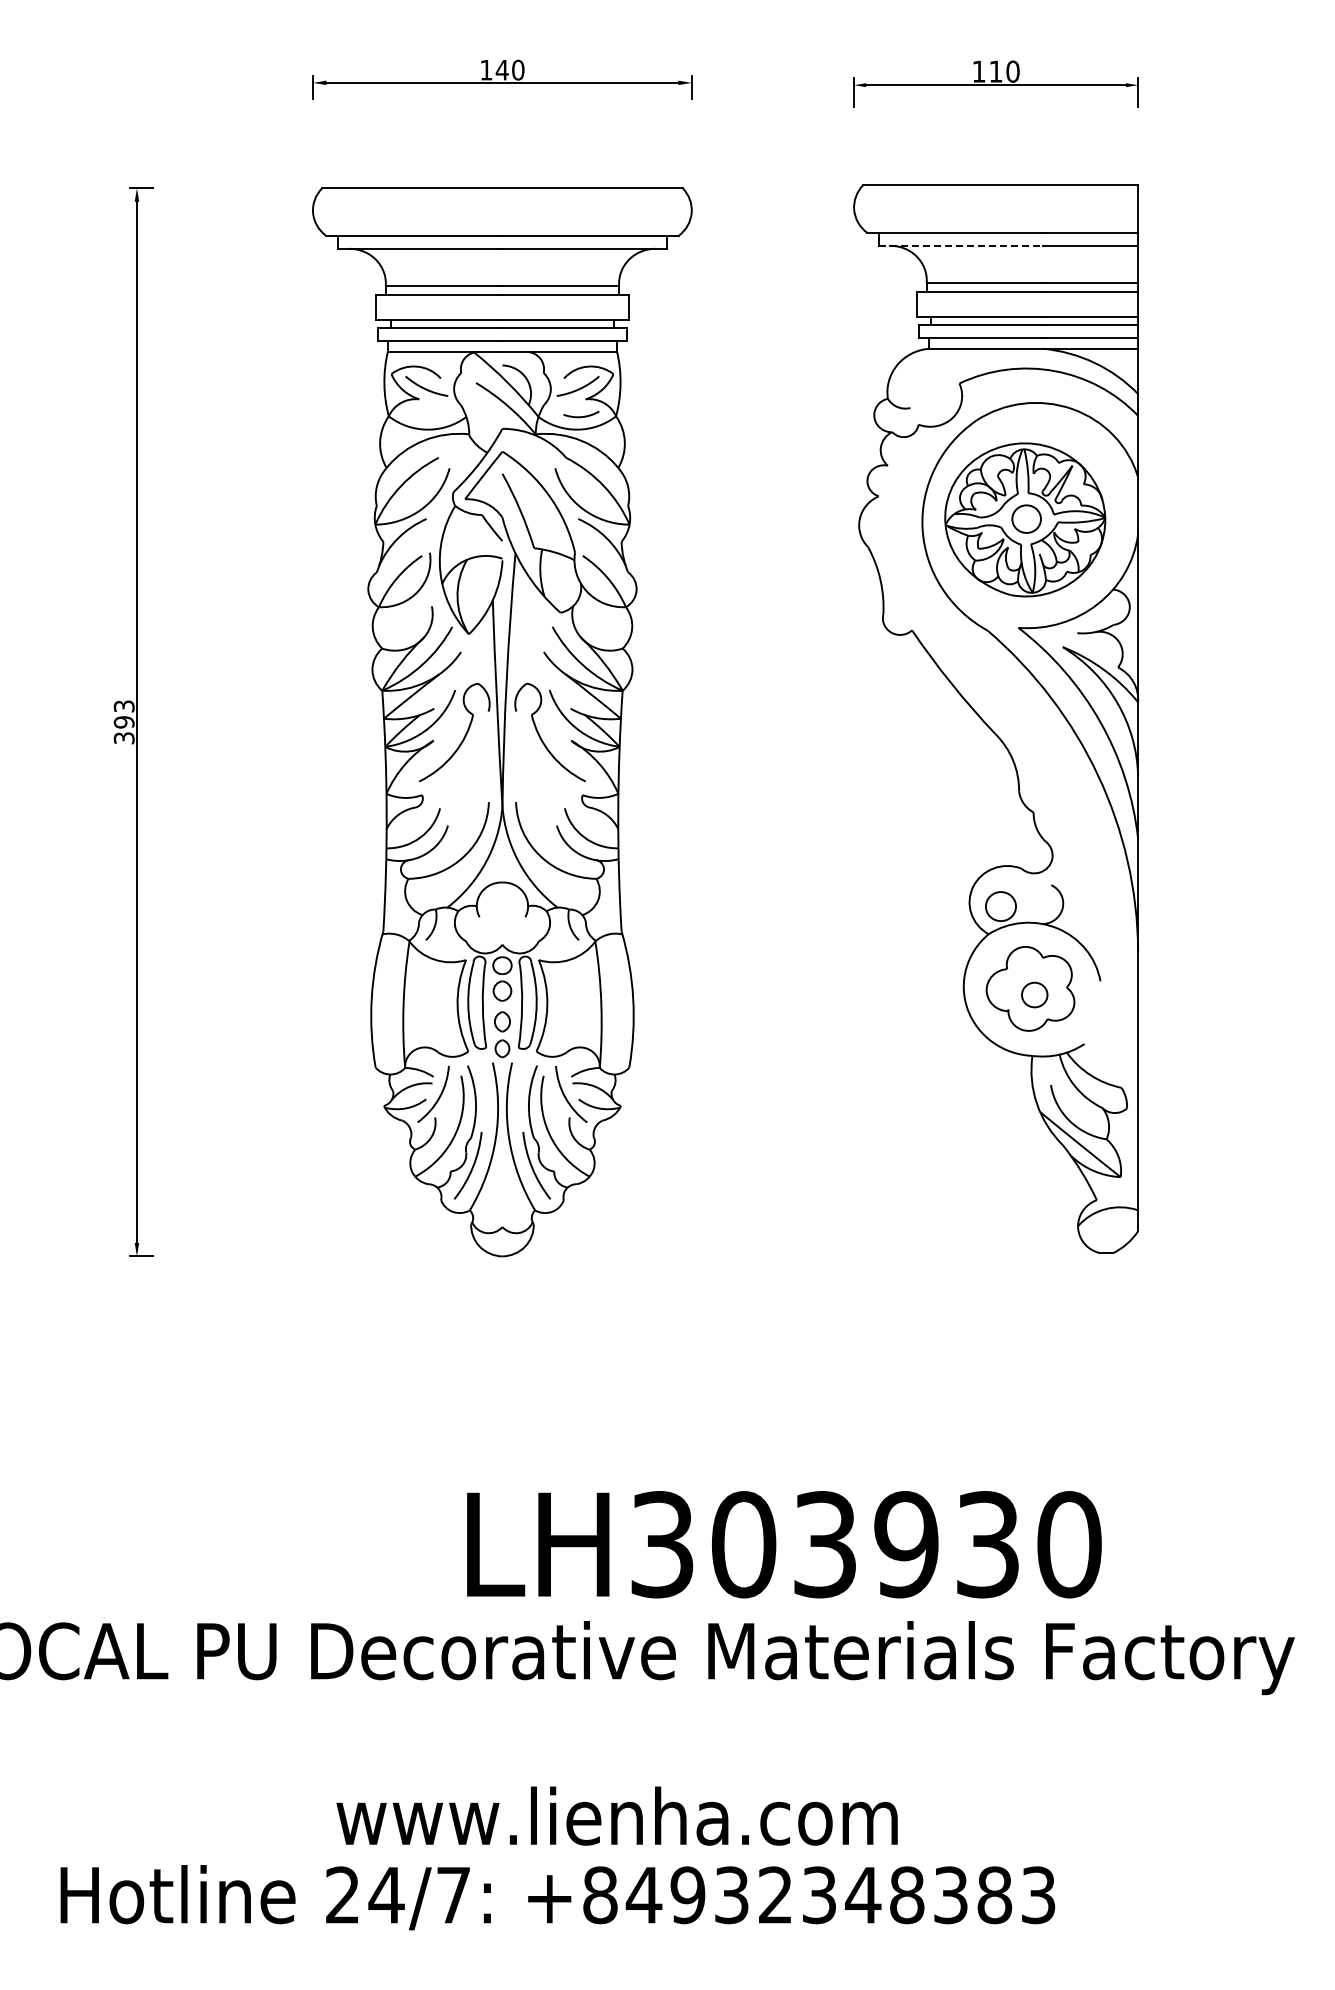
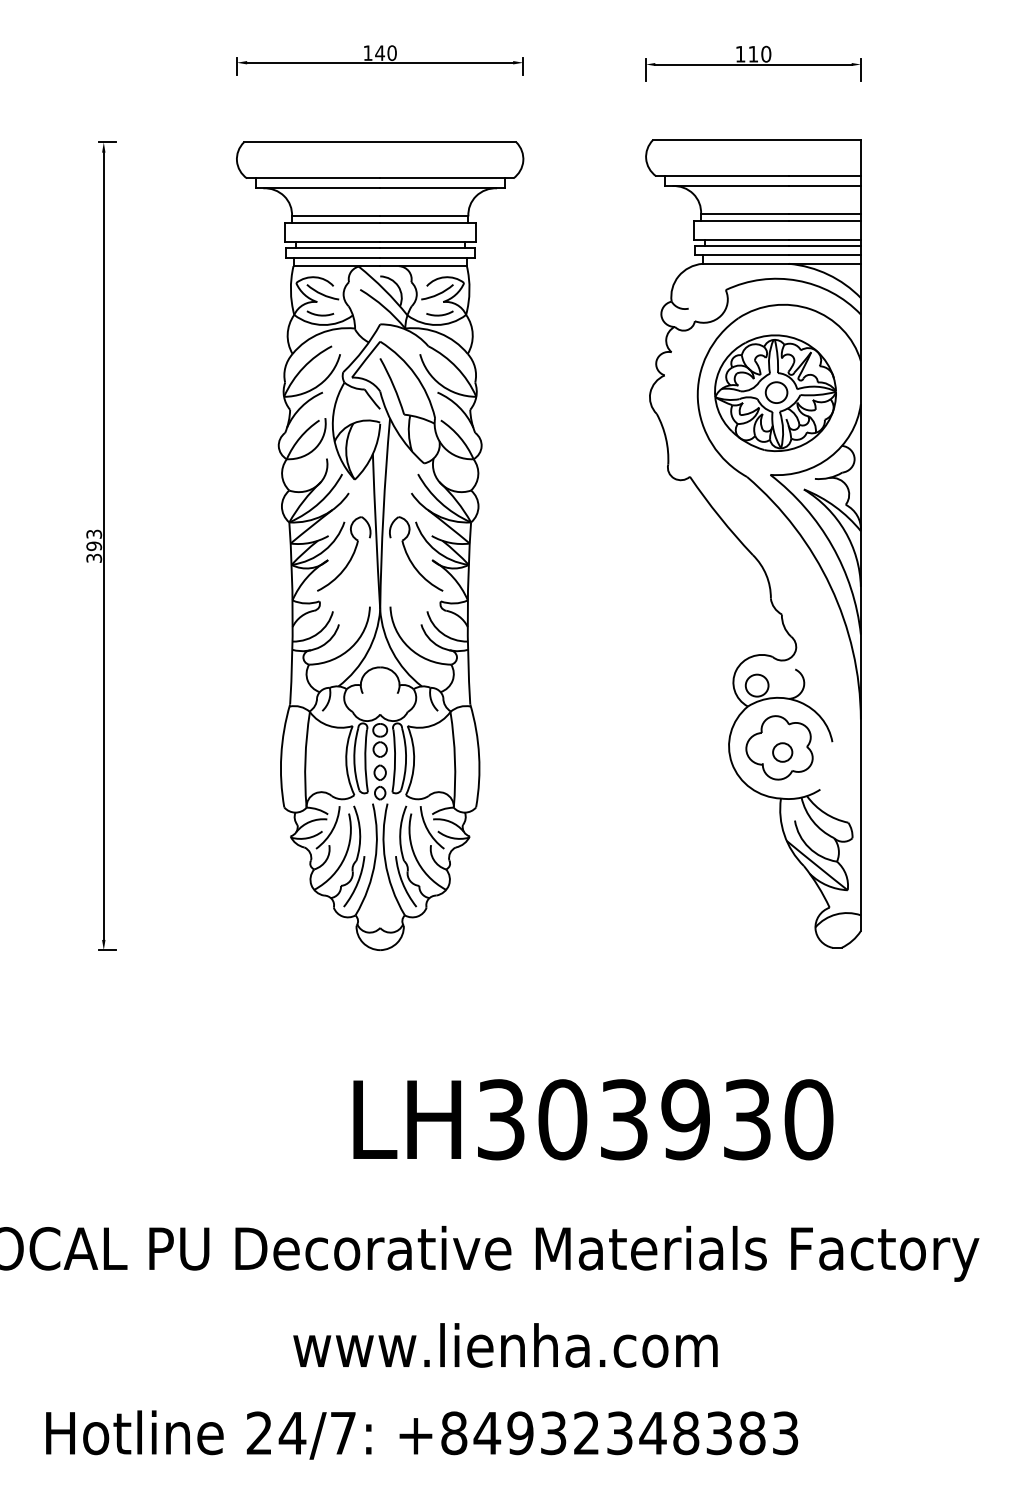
line: (961, 245) -> (727, 185), dashed -> solid
curve: (423, 416) -> (320, 315), added
text: (784, 1544) -> (593, 1119), moved
text: (616, 1815) -> (505, 1344), moved

